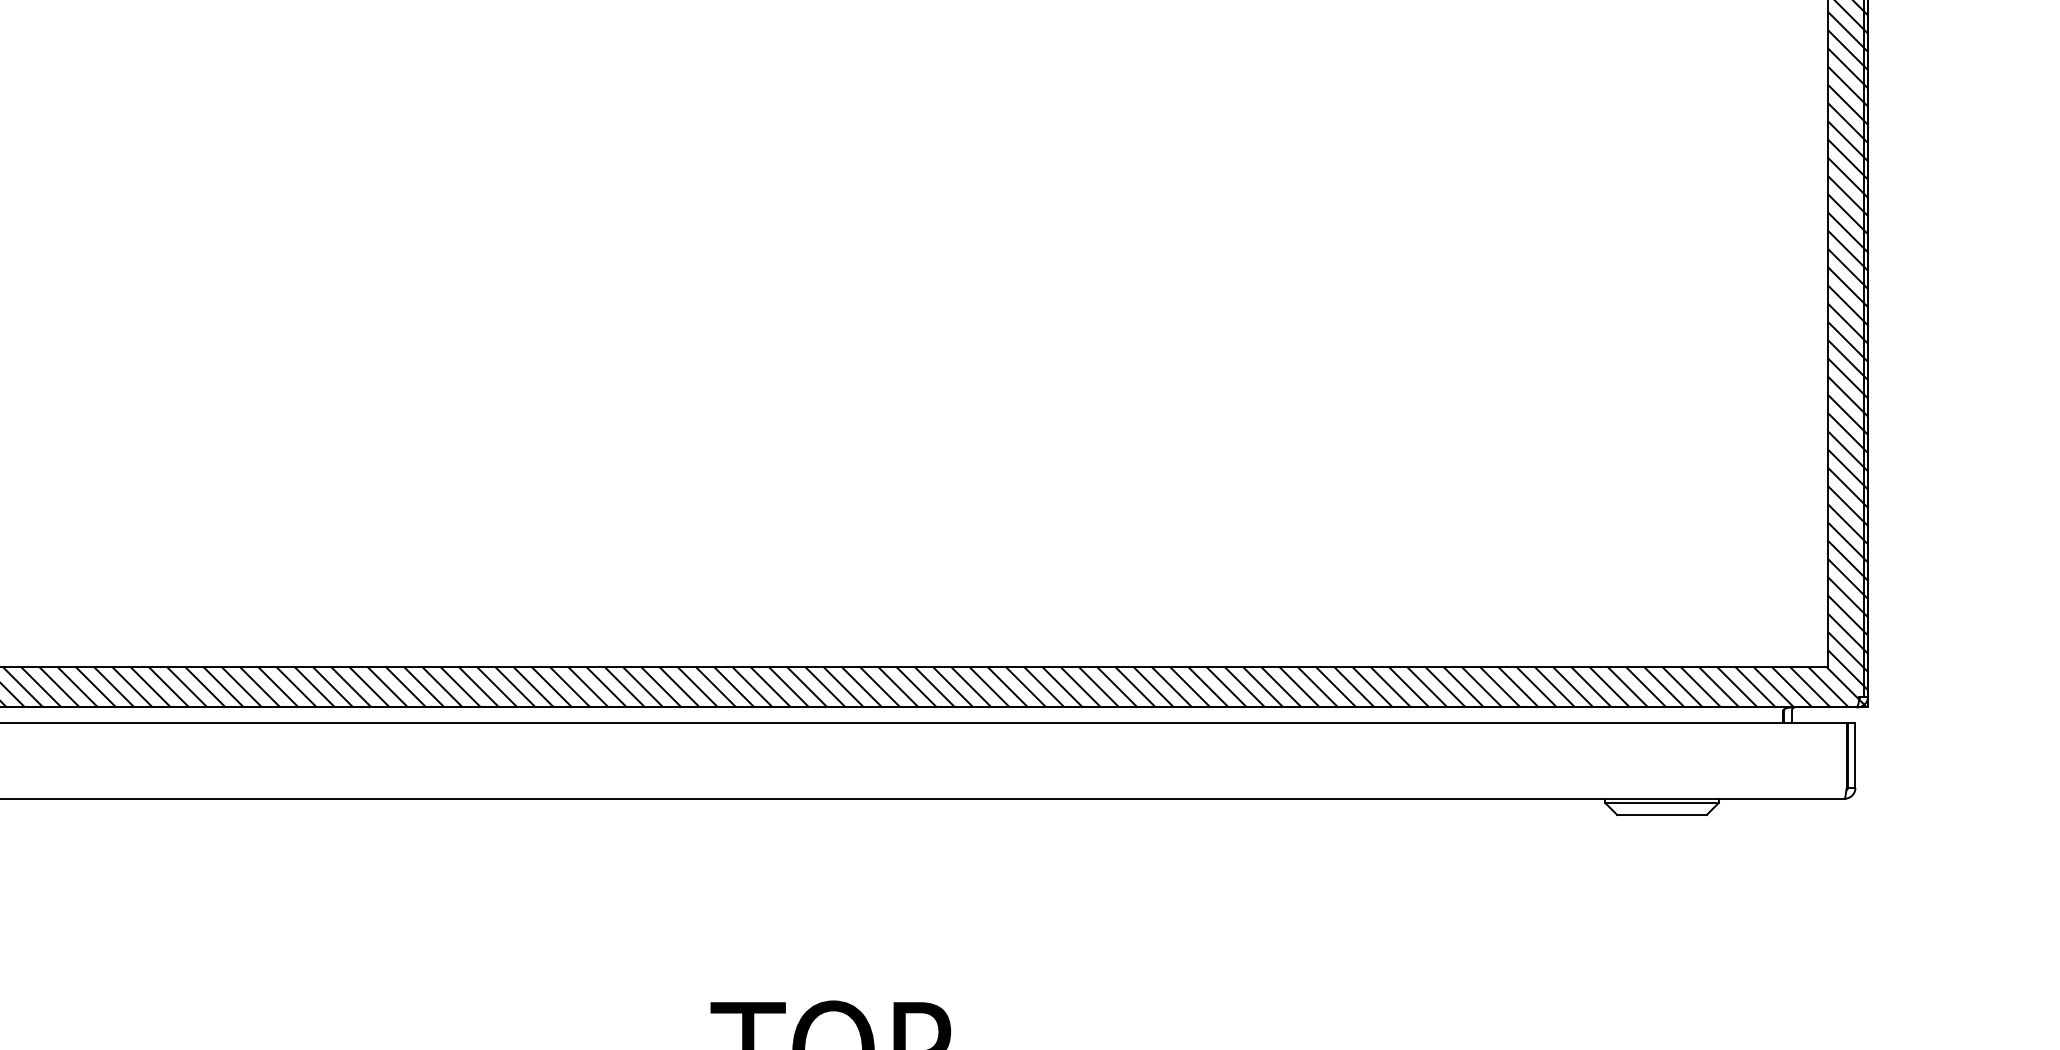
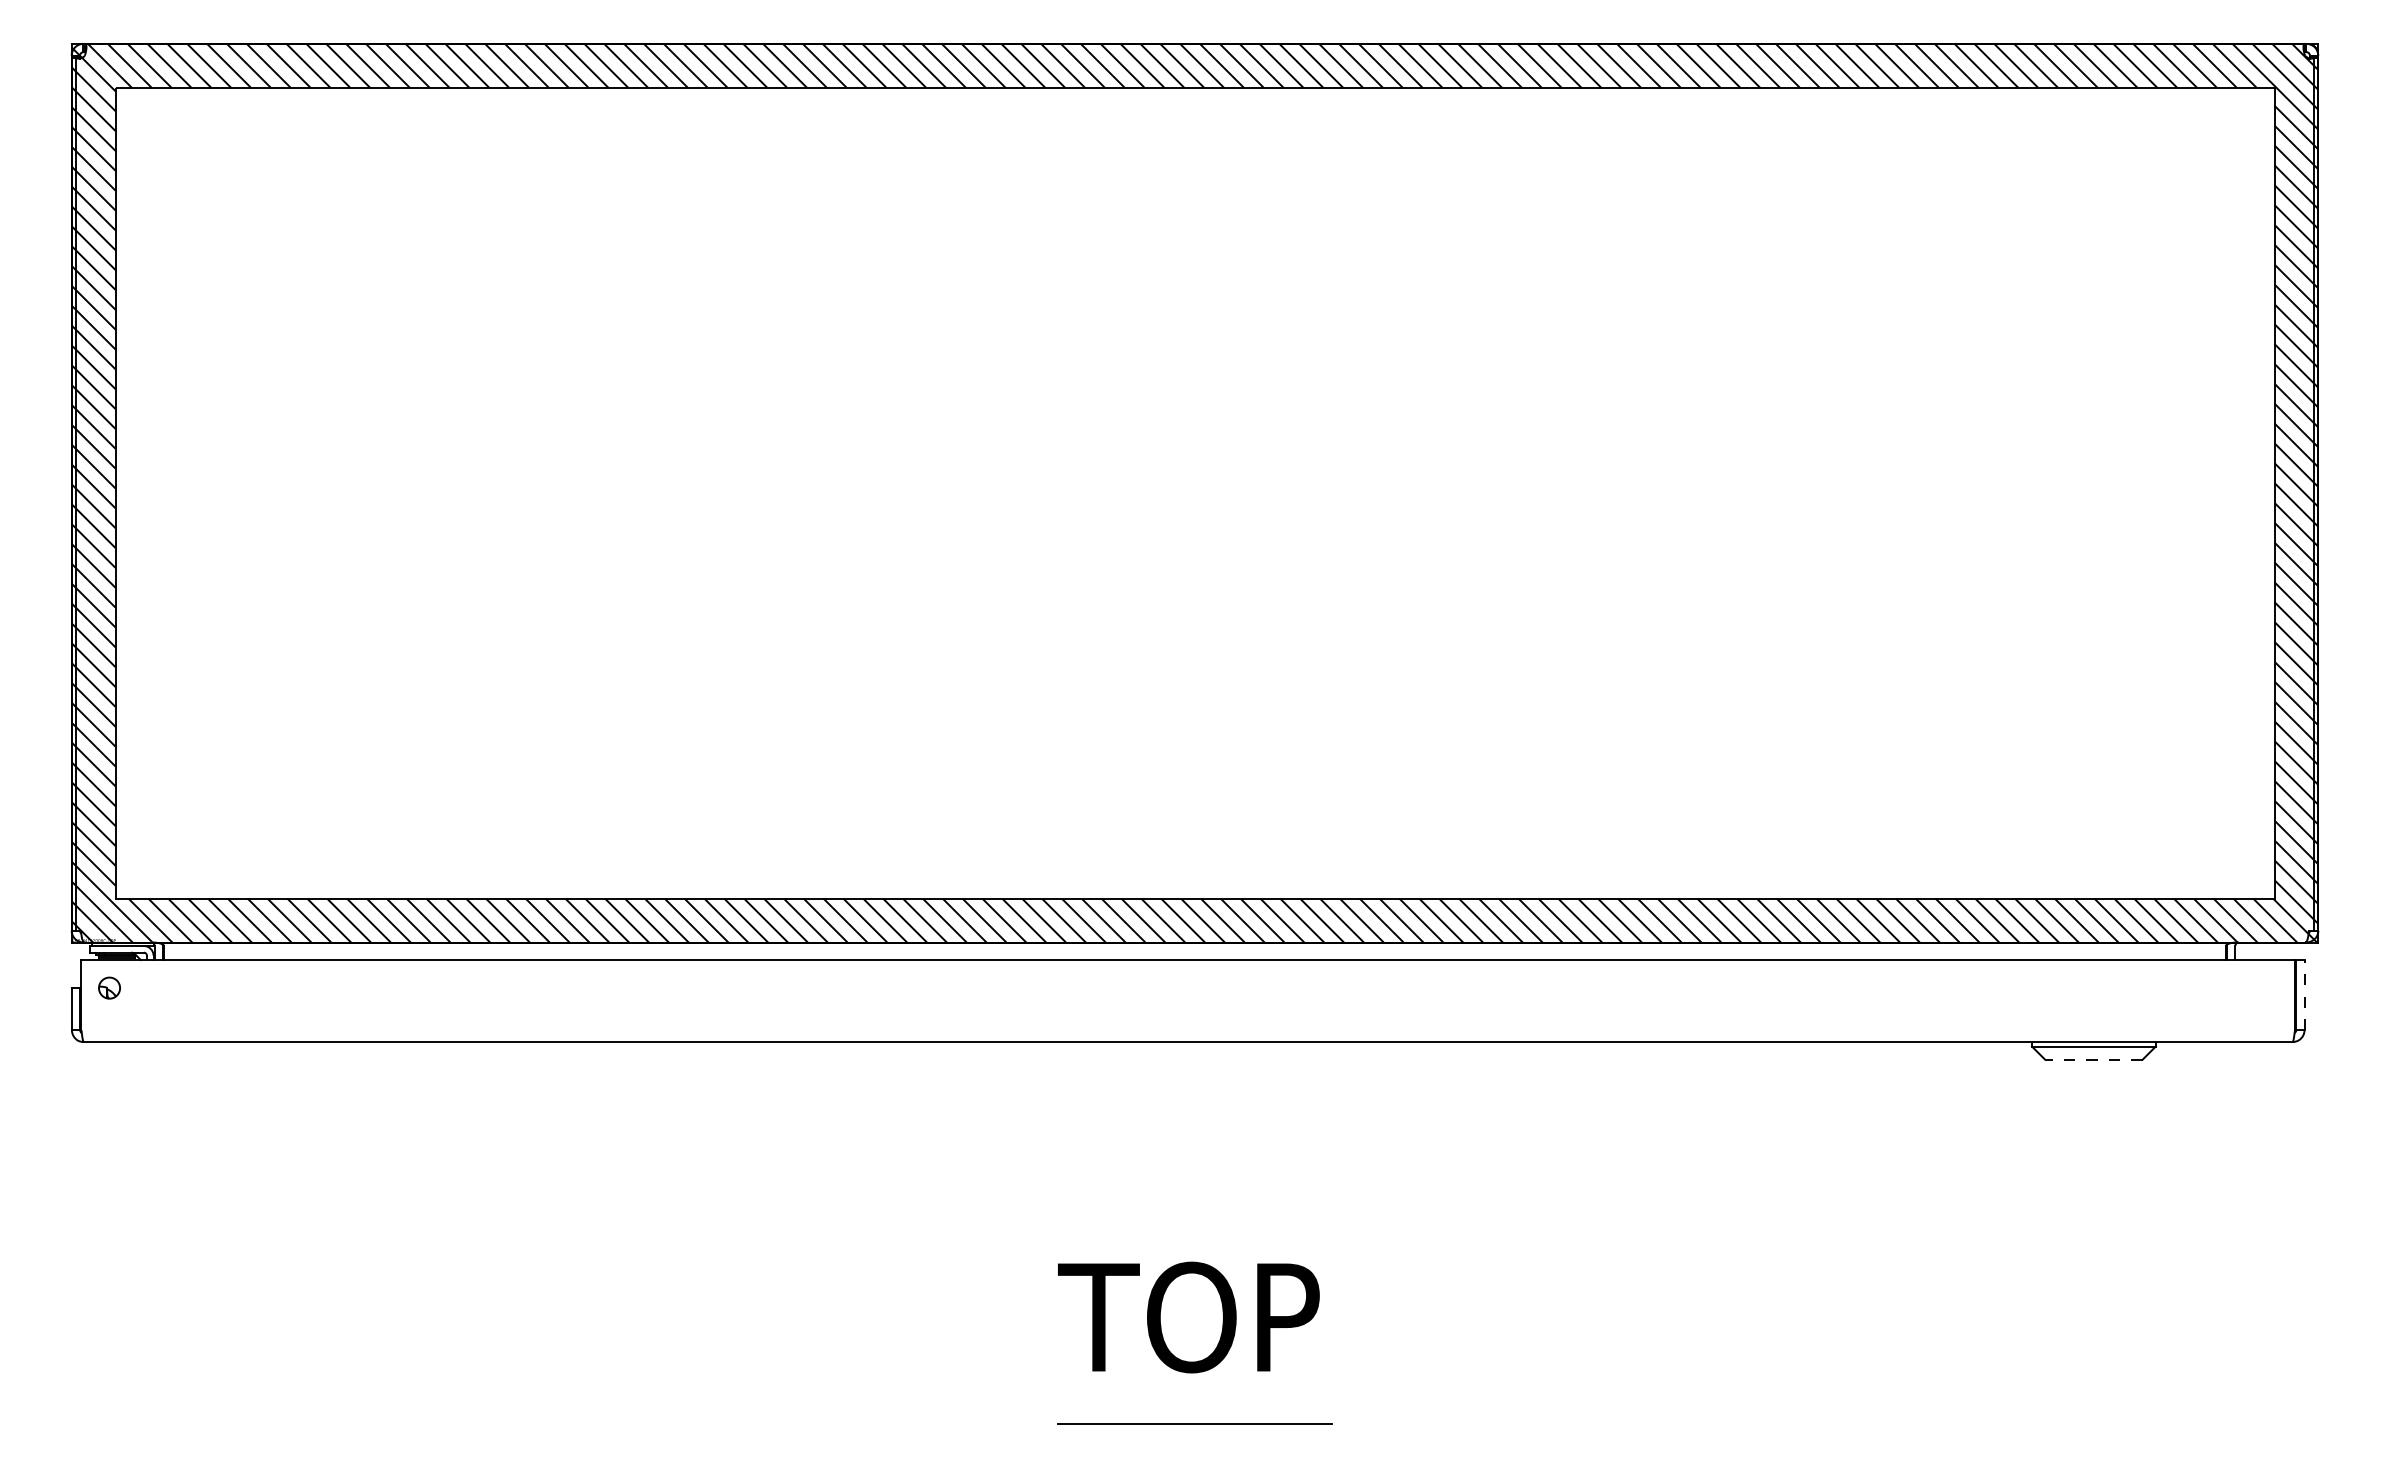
line: (1855, 755) -> (2304, 994), solid -> dashed
line: (1661, 814) -> (2093, 1059), solid -> dashed

